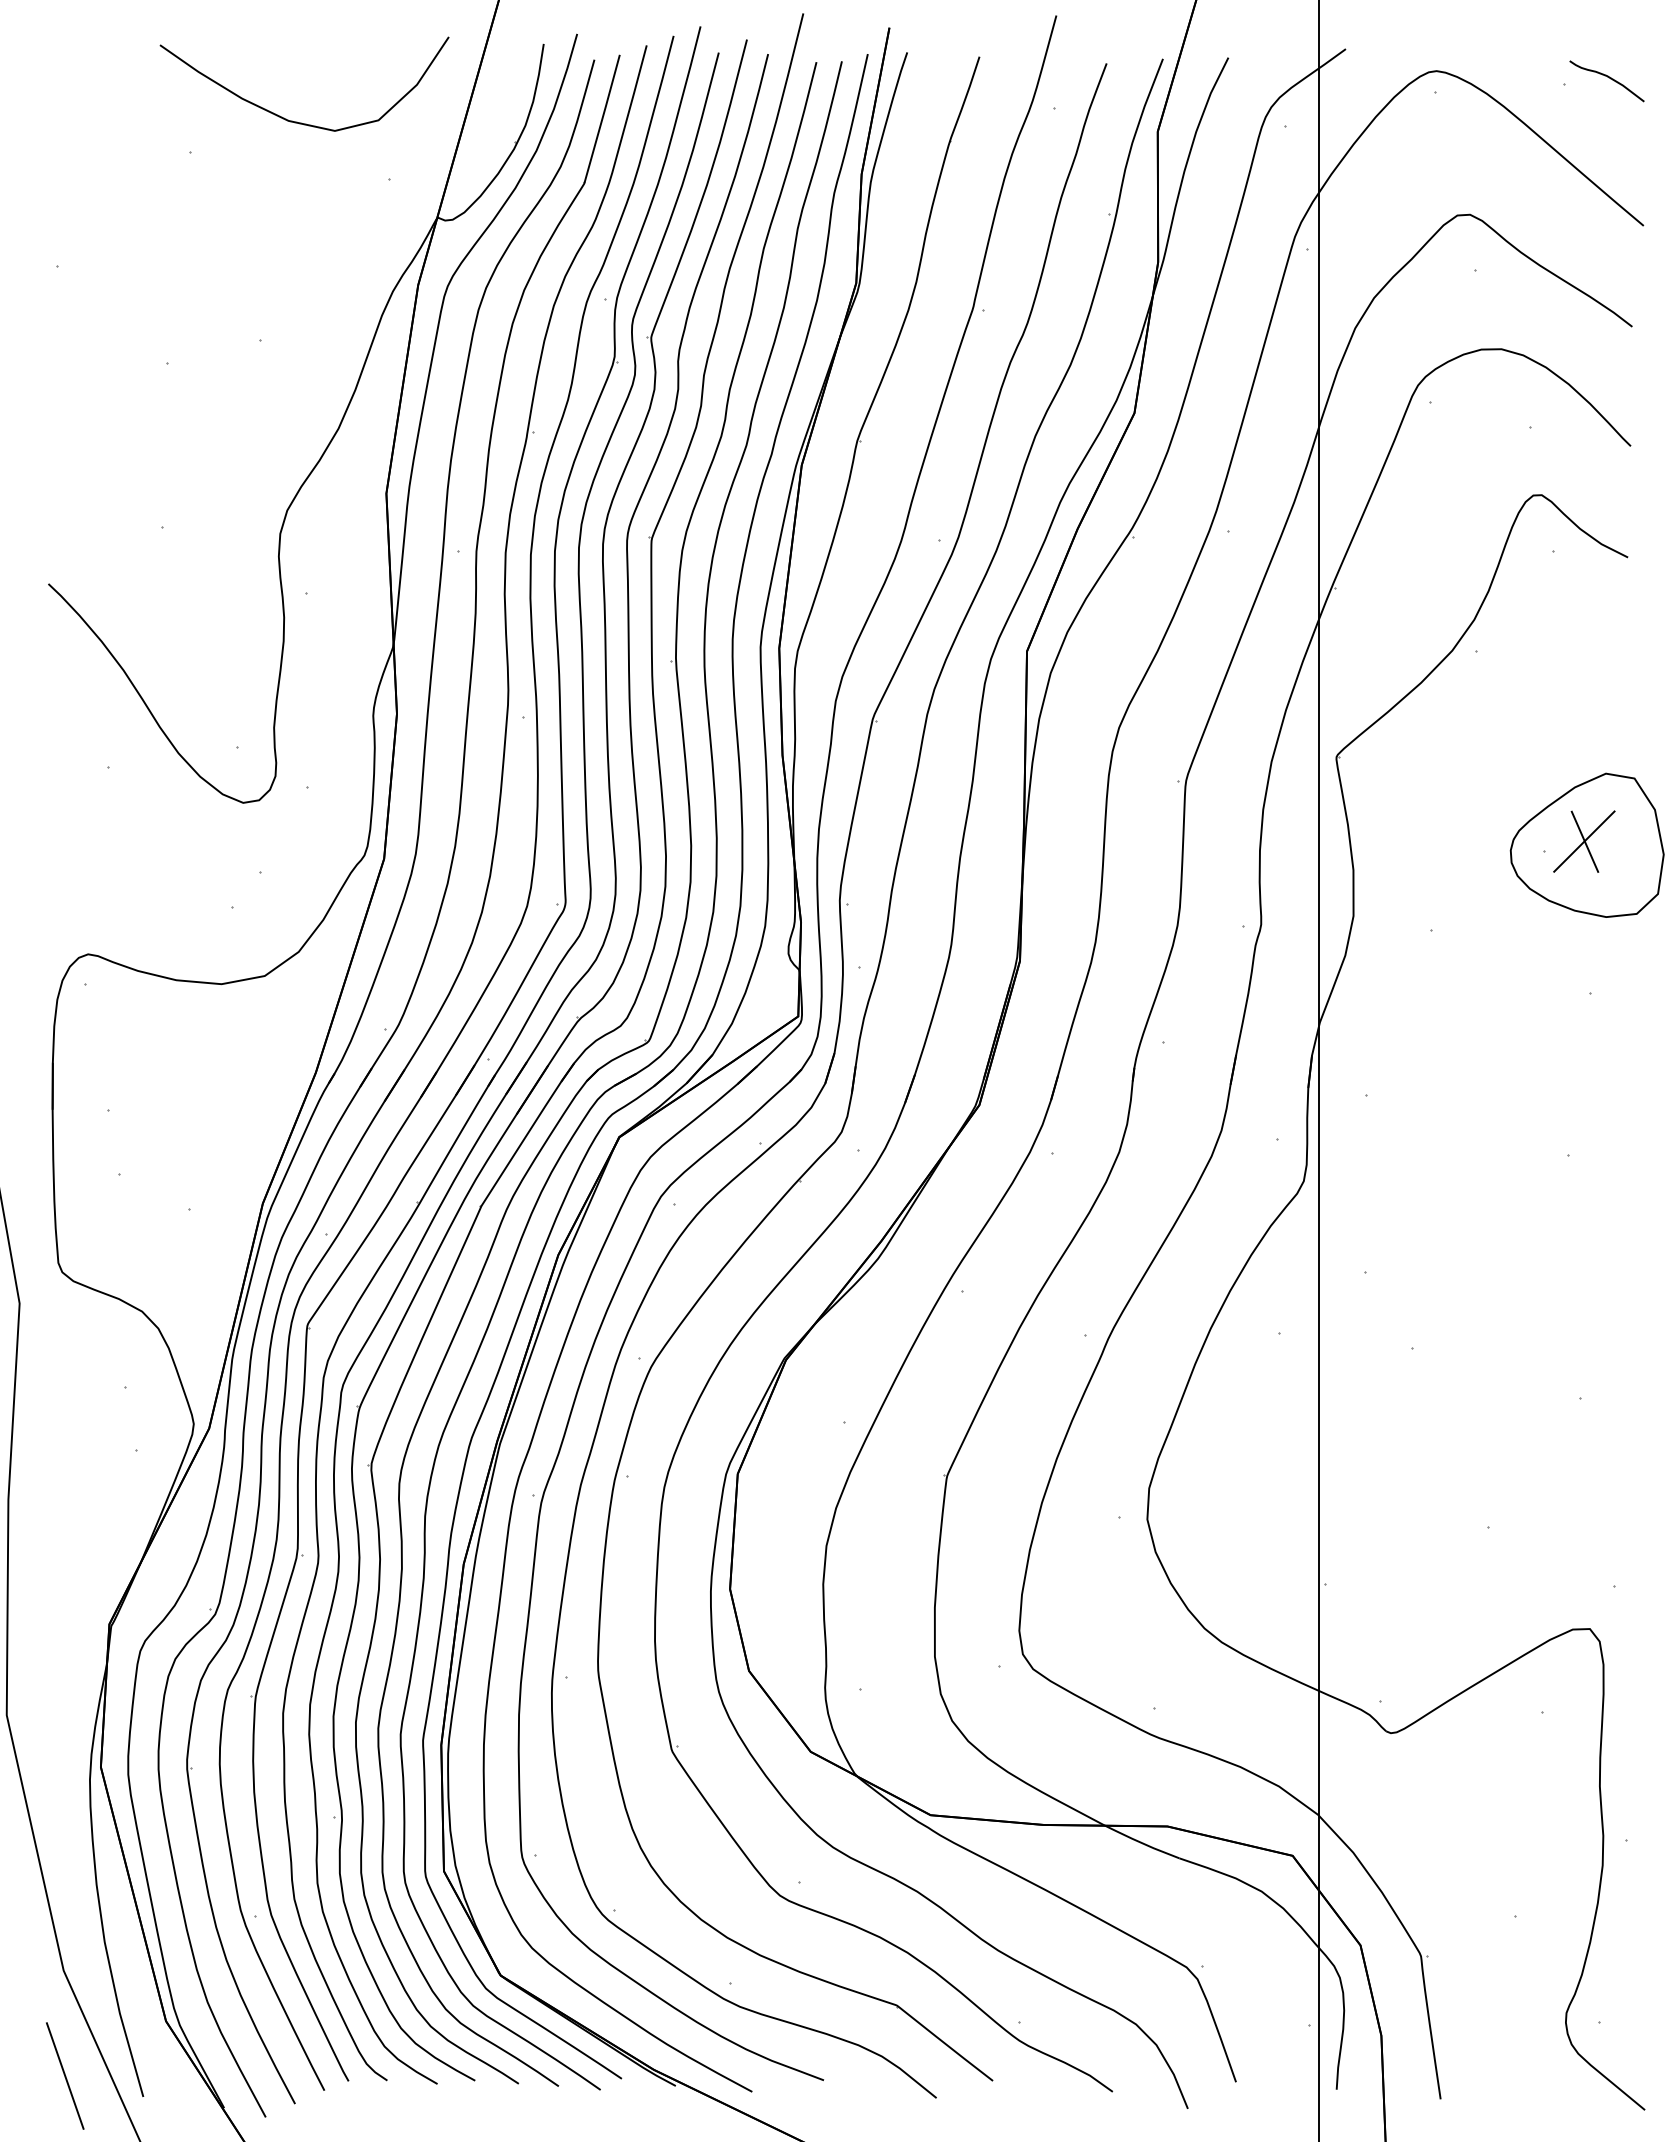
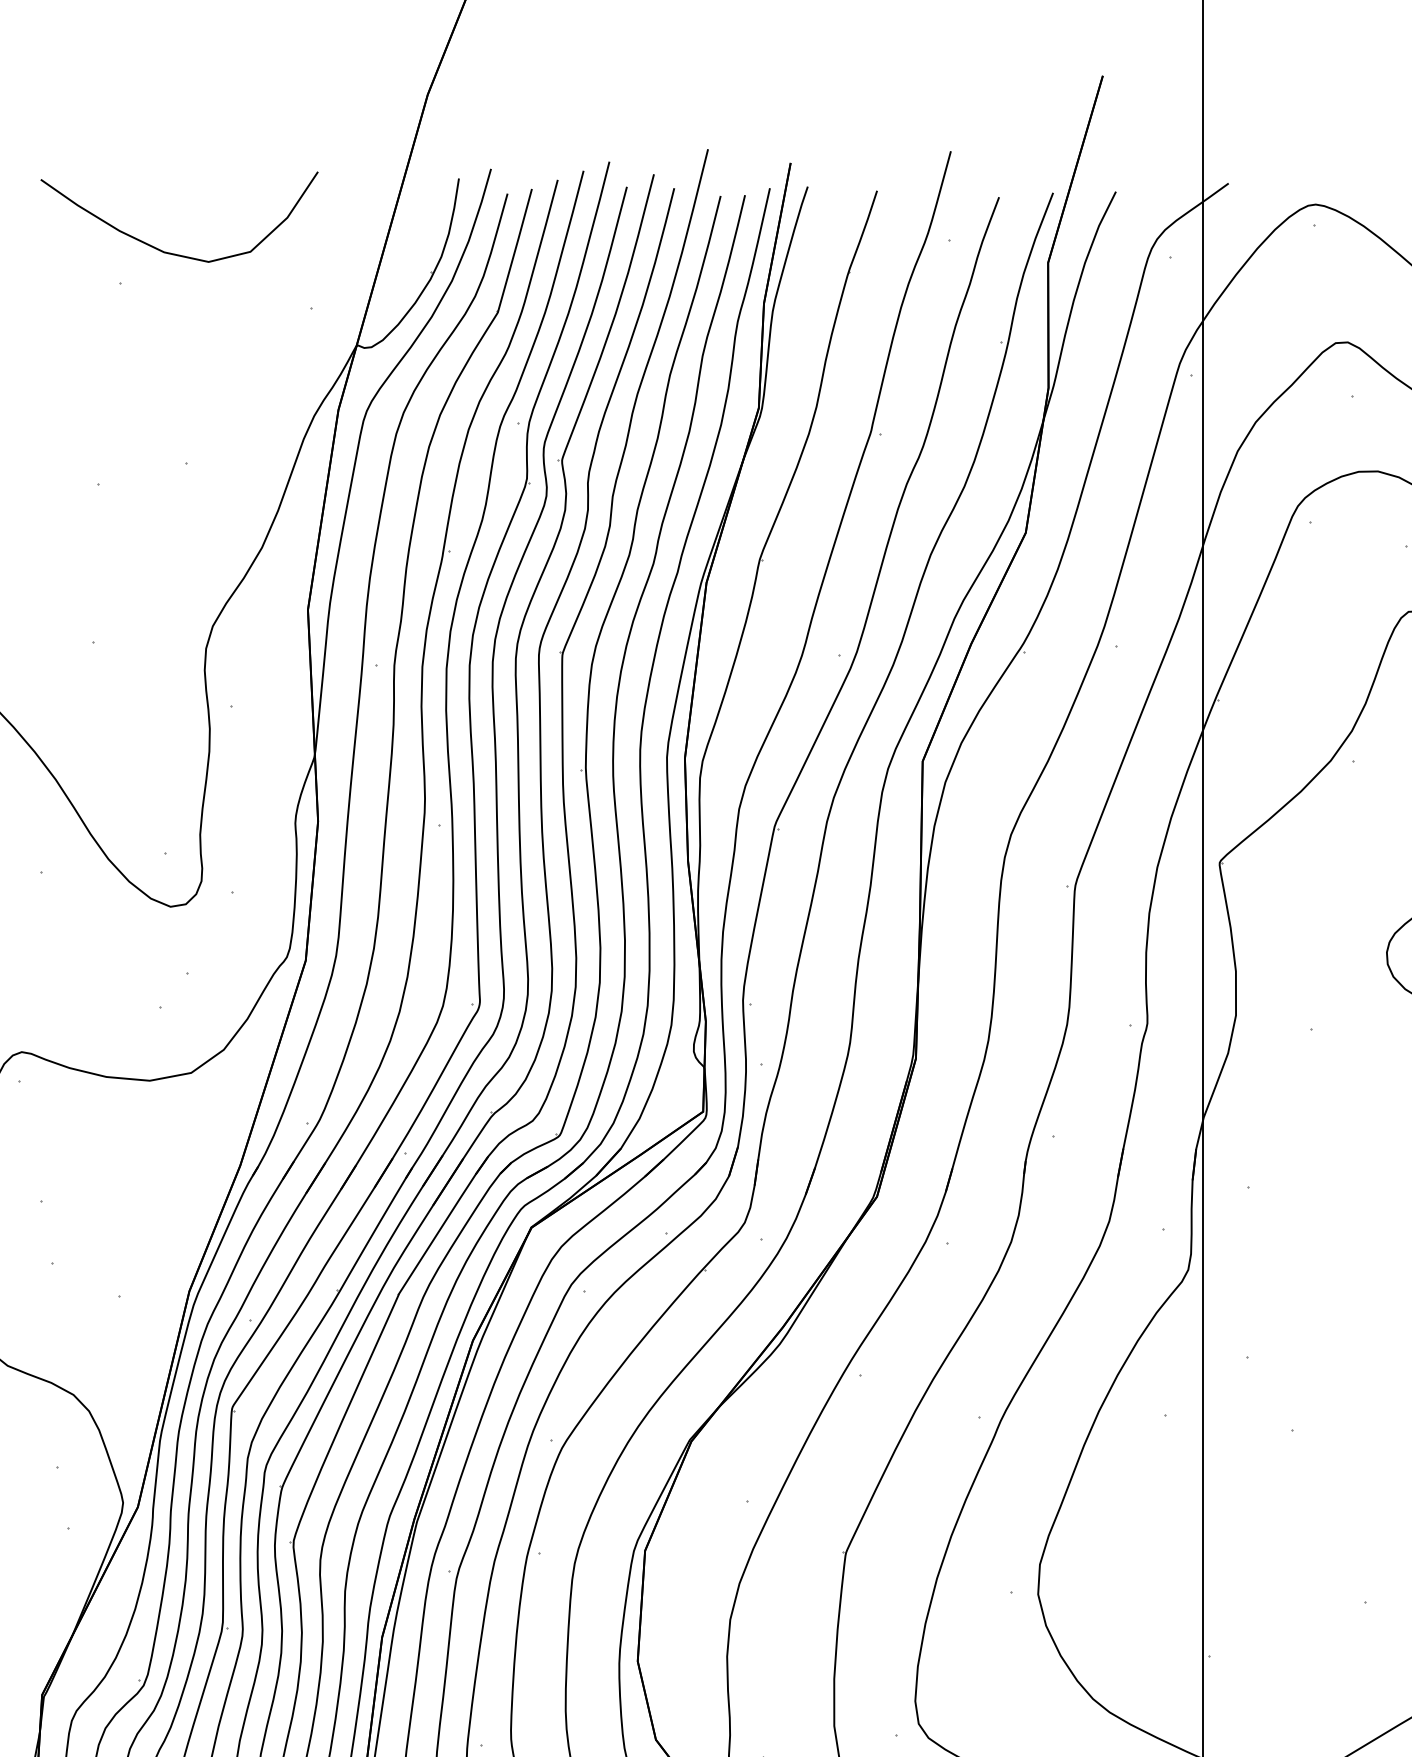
curve: (297, 121) -> (172, 252), moved

